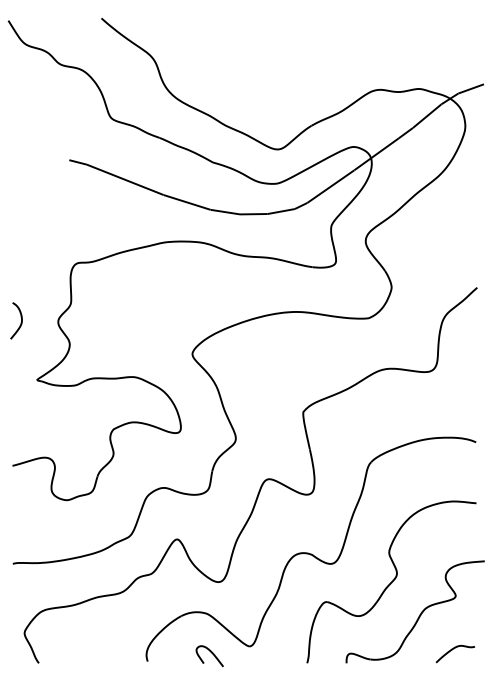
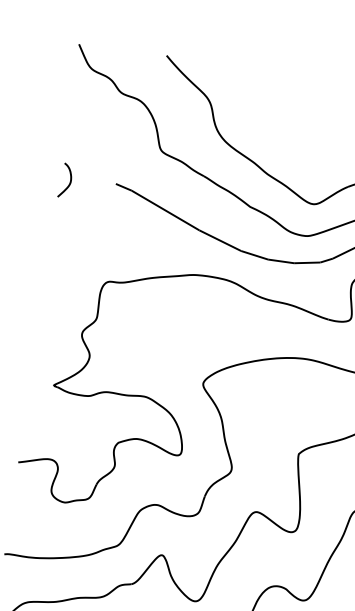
curve: (20, 322) -> (69, 182), moved

